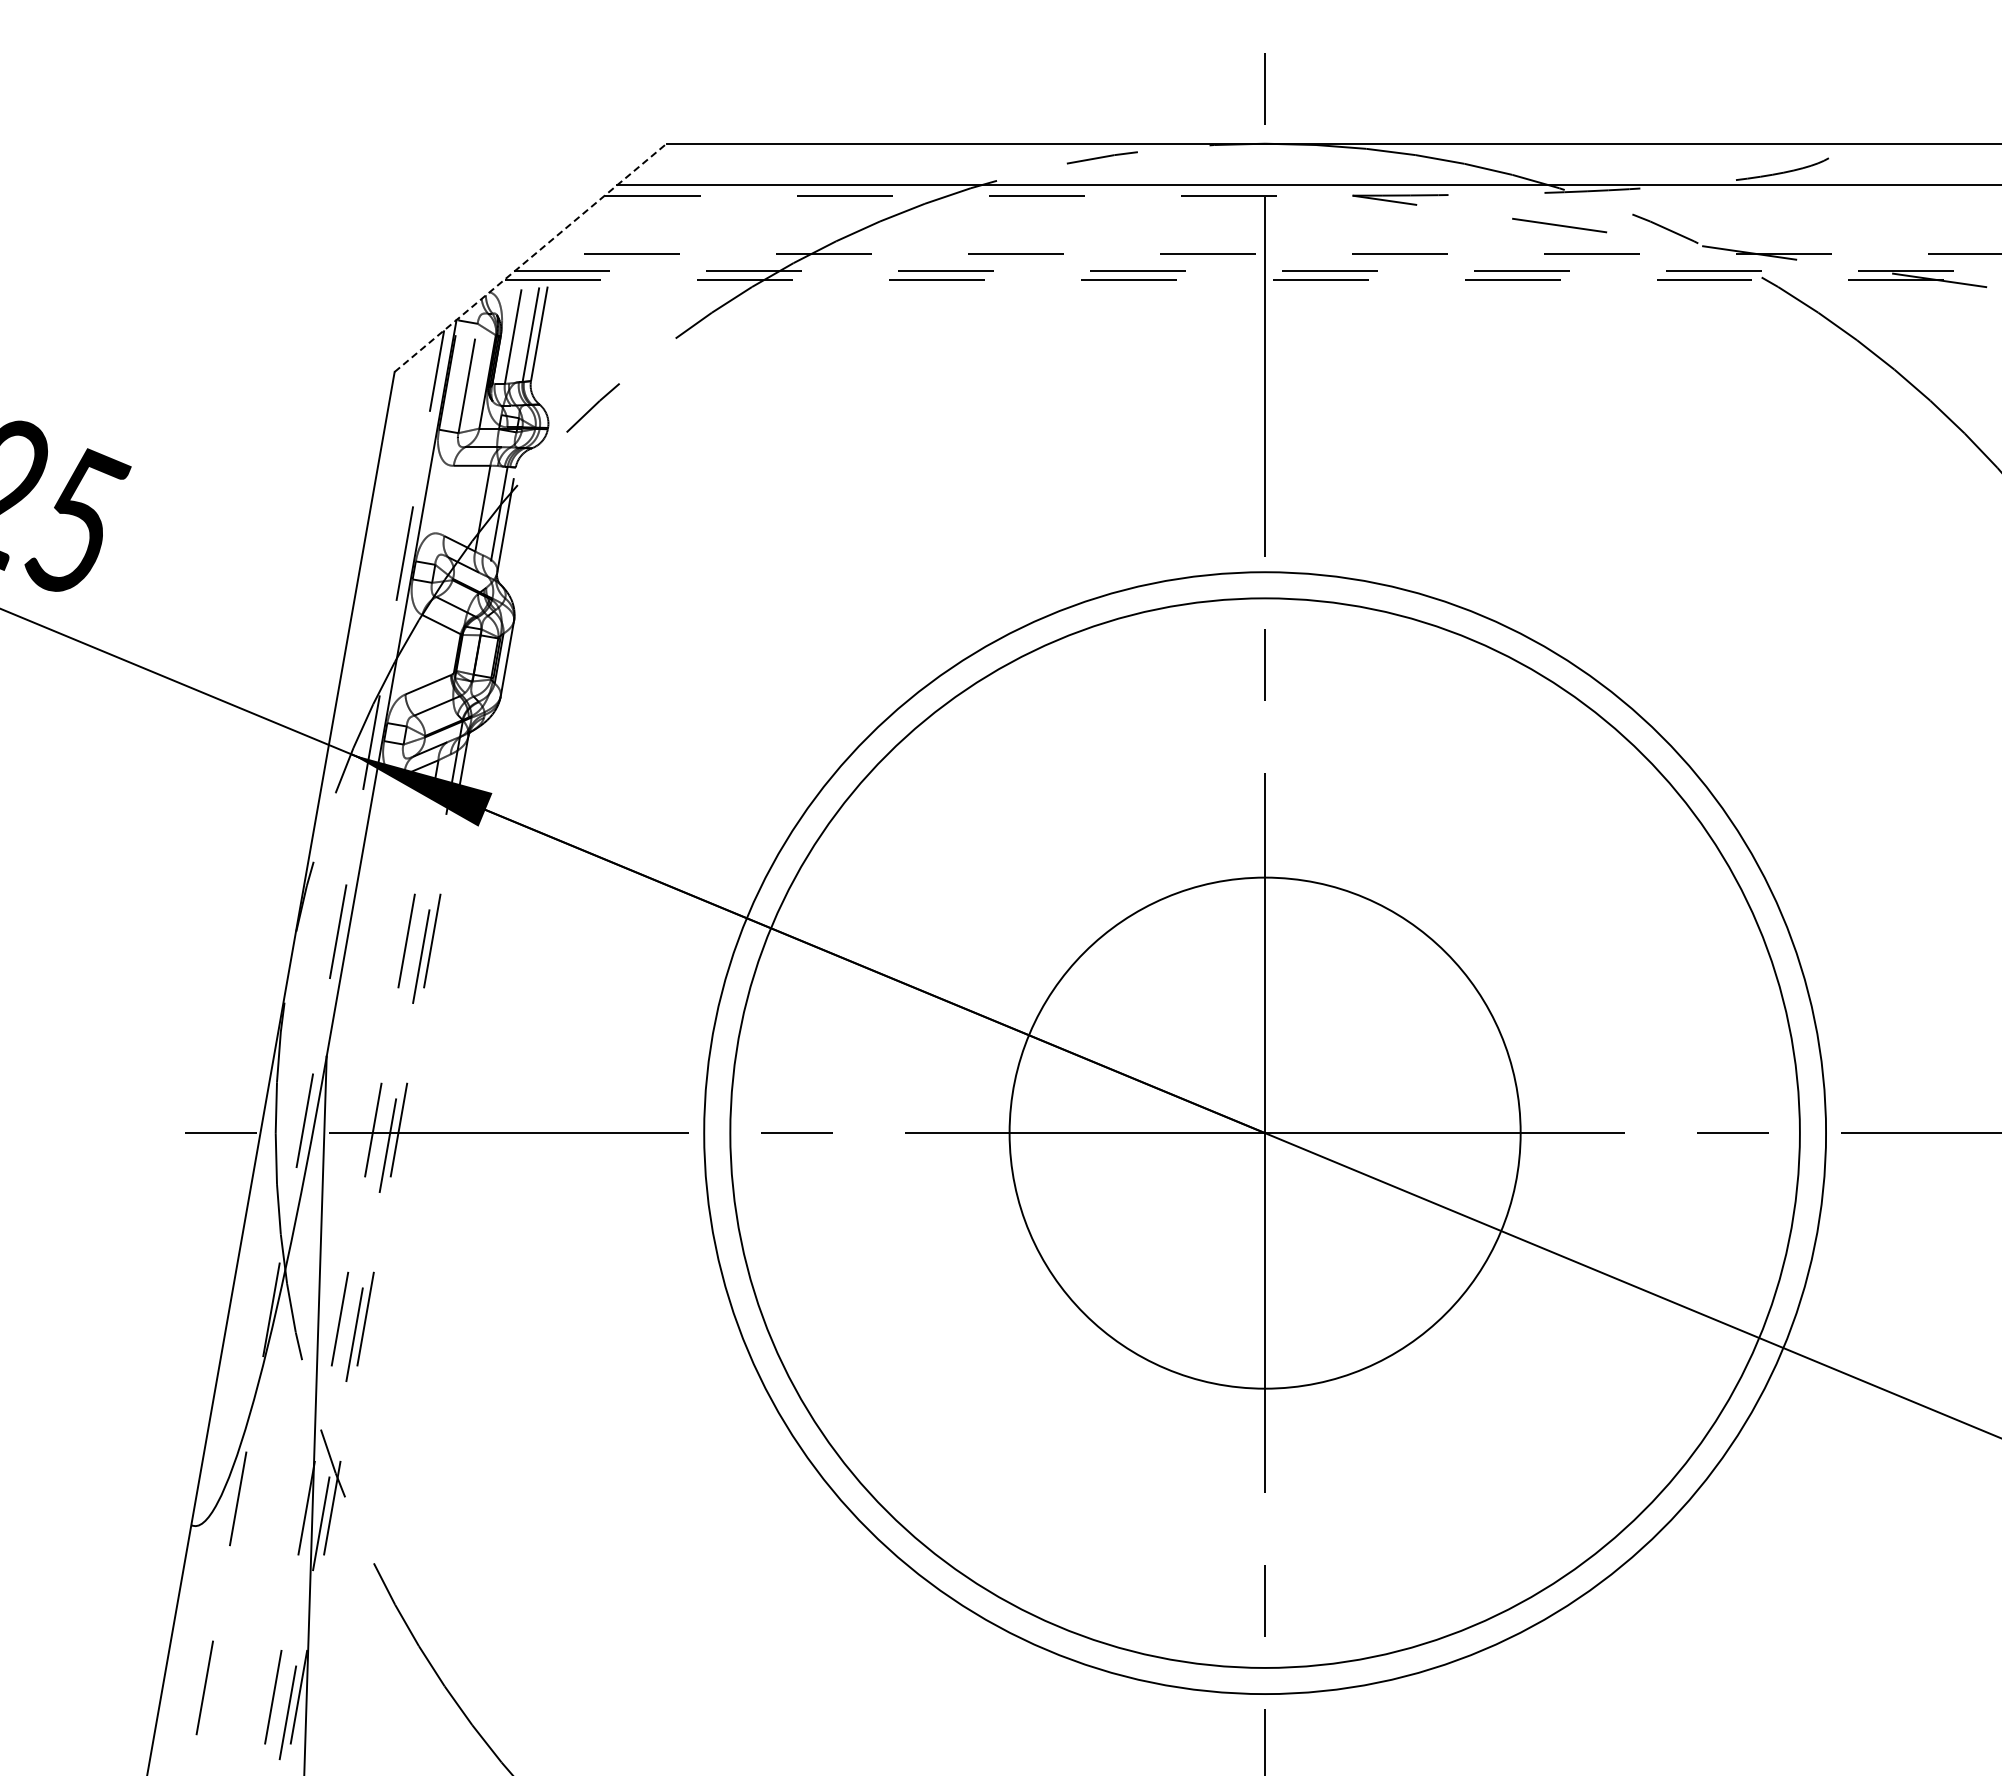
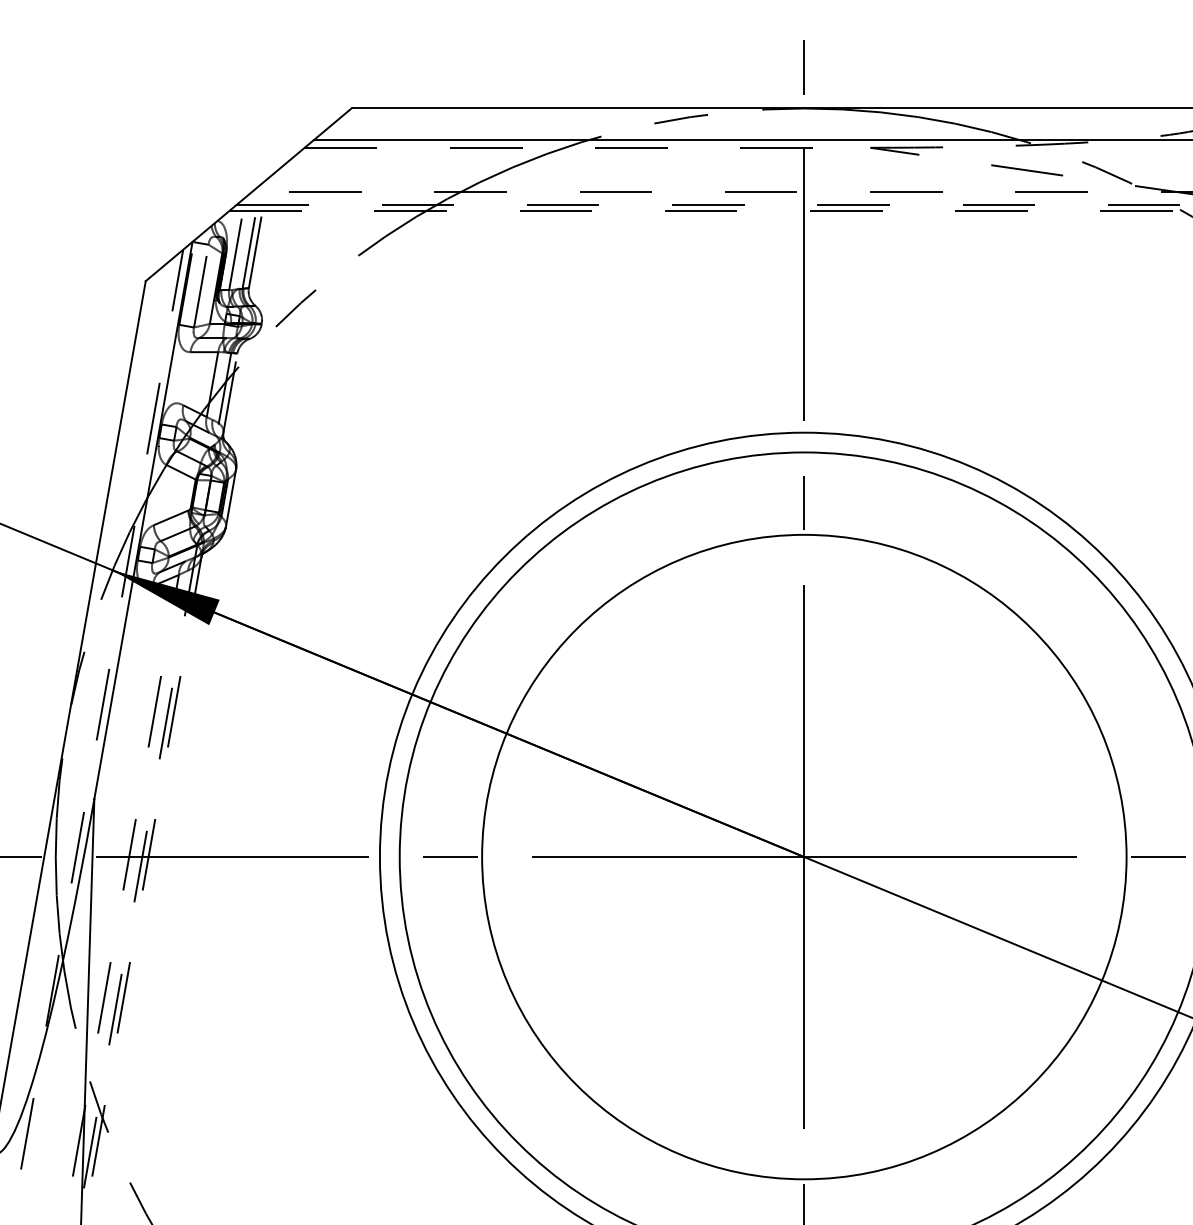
line: (530, 257) -> (248, 194), dashed -> solid
circle: (1265, 1133) -> (804, 857), size x1.67

